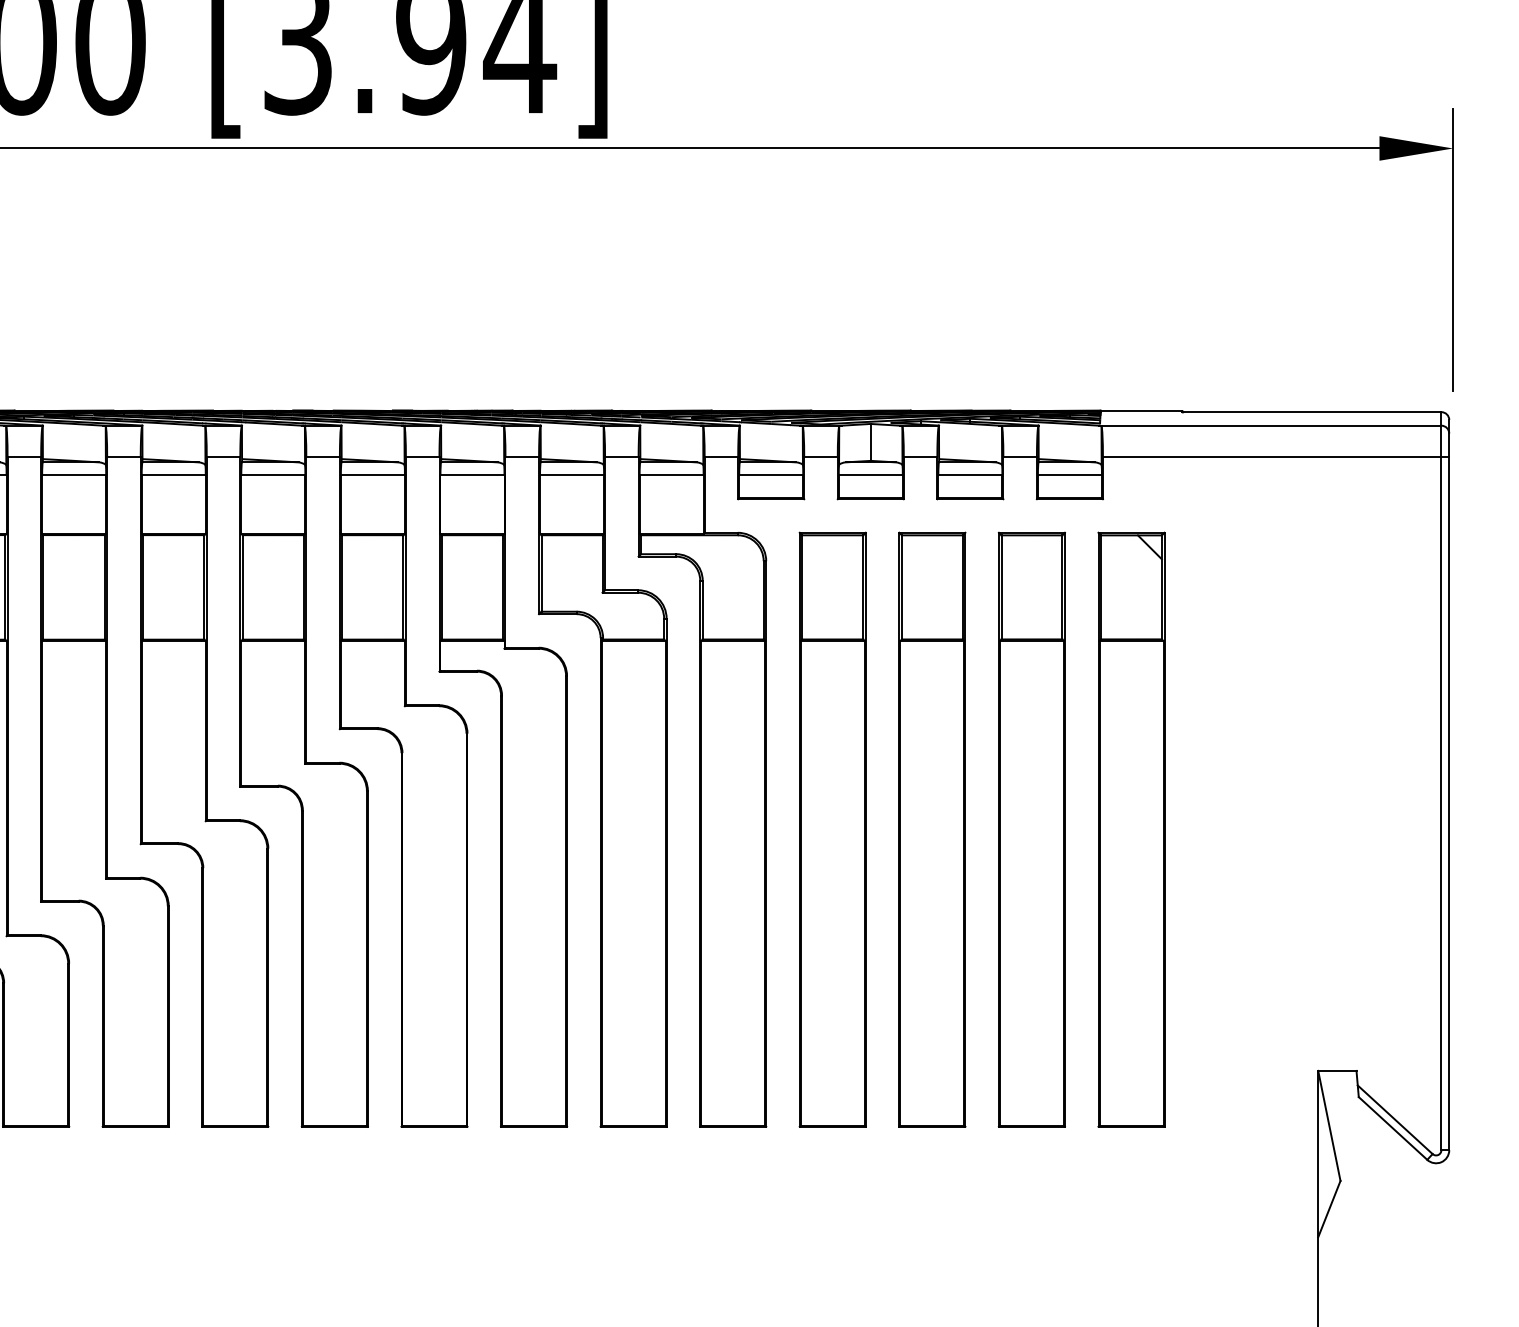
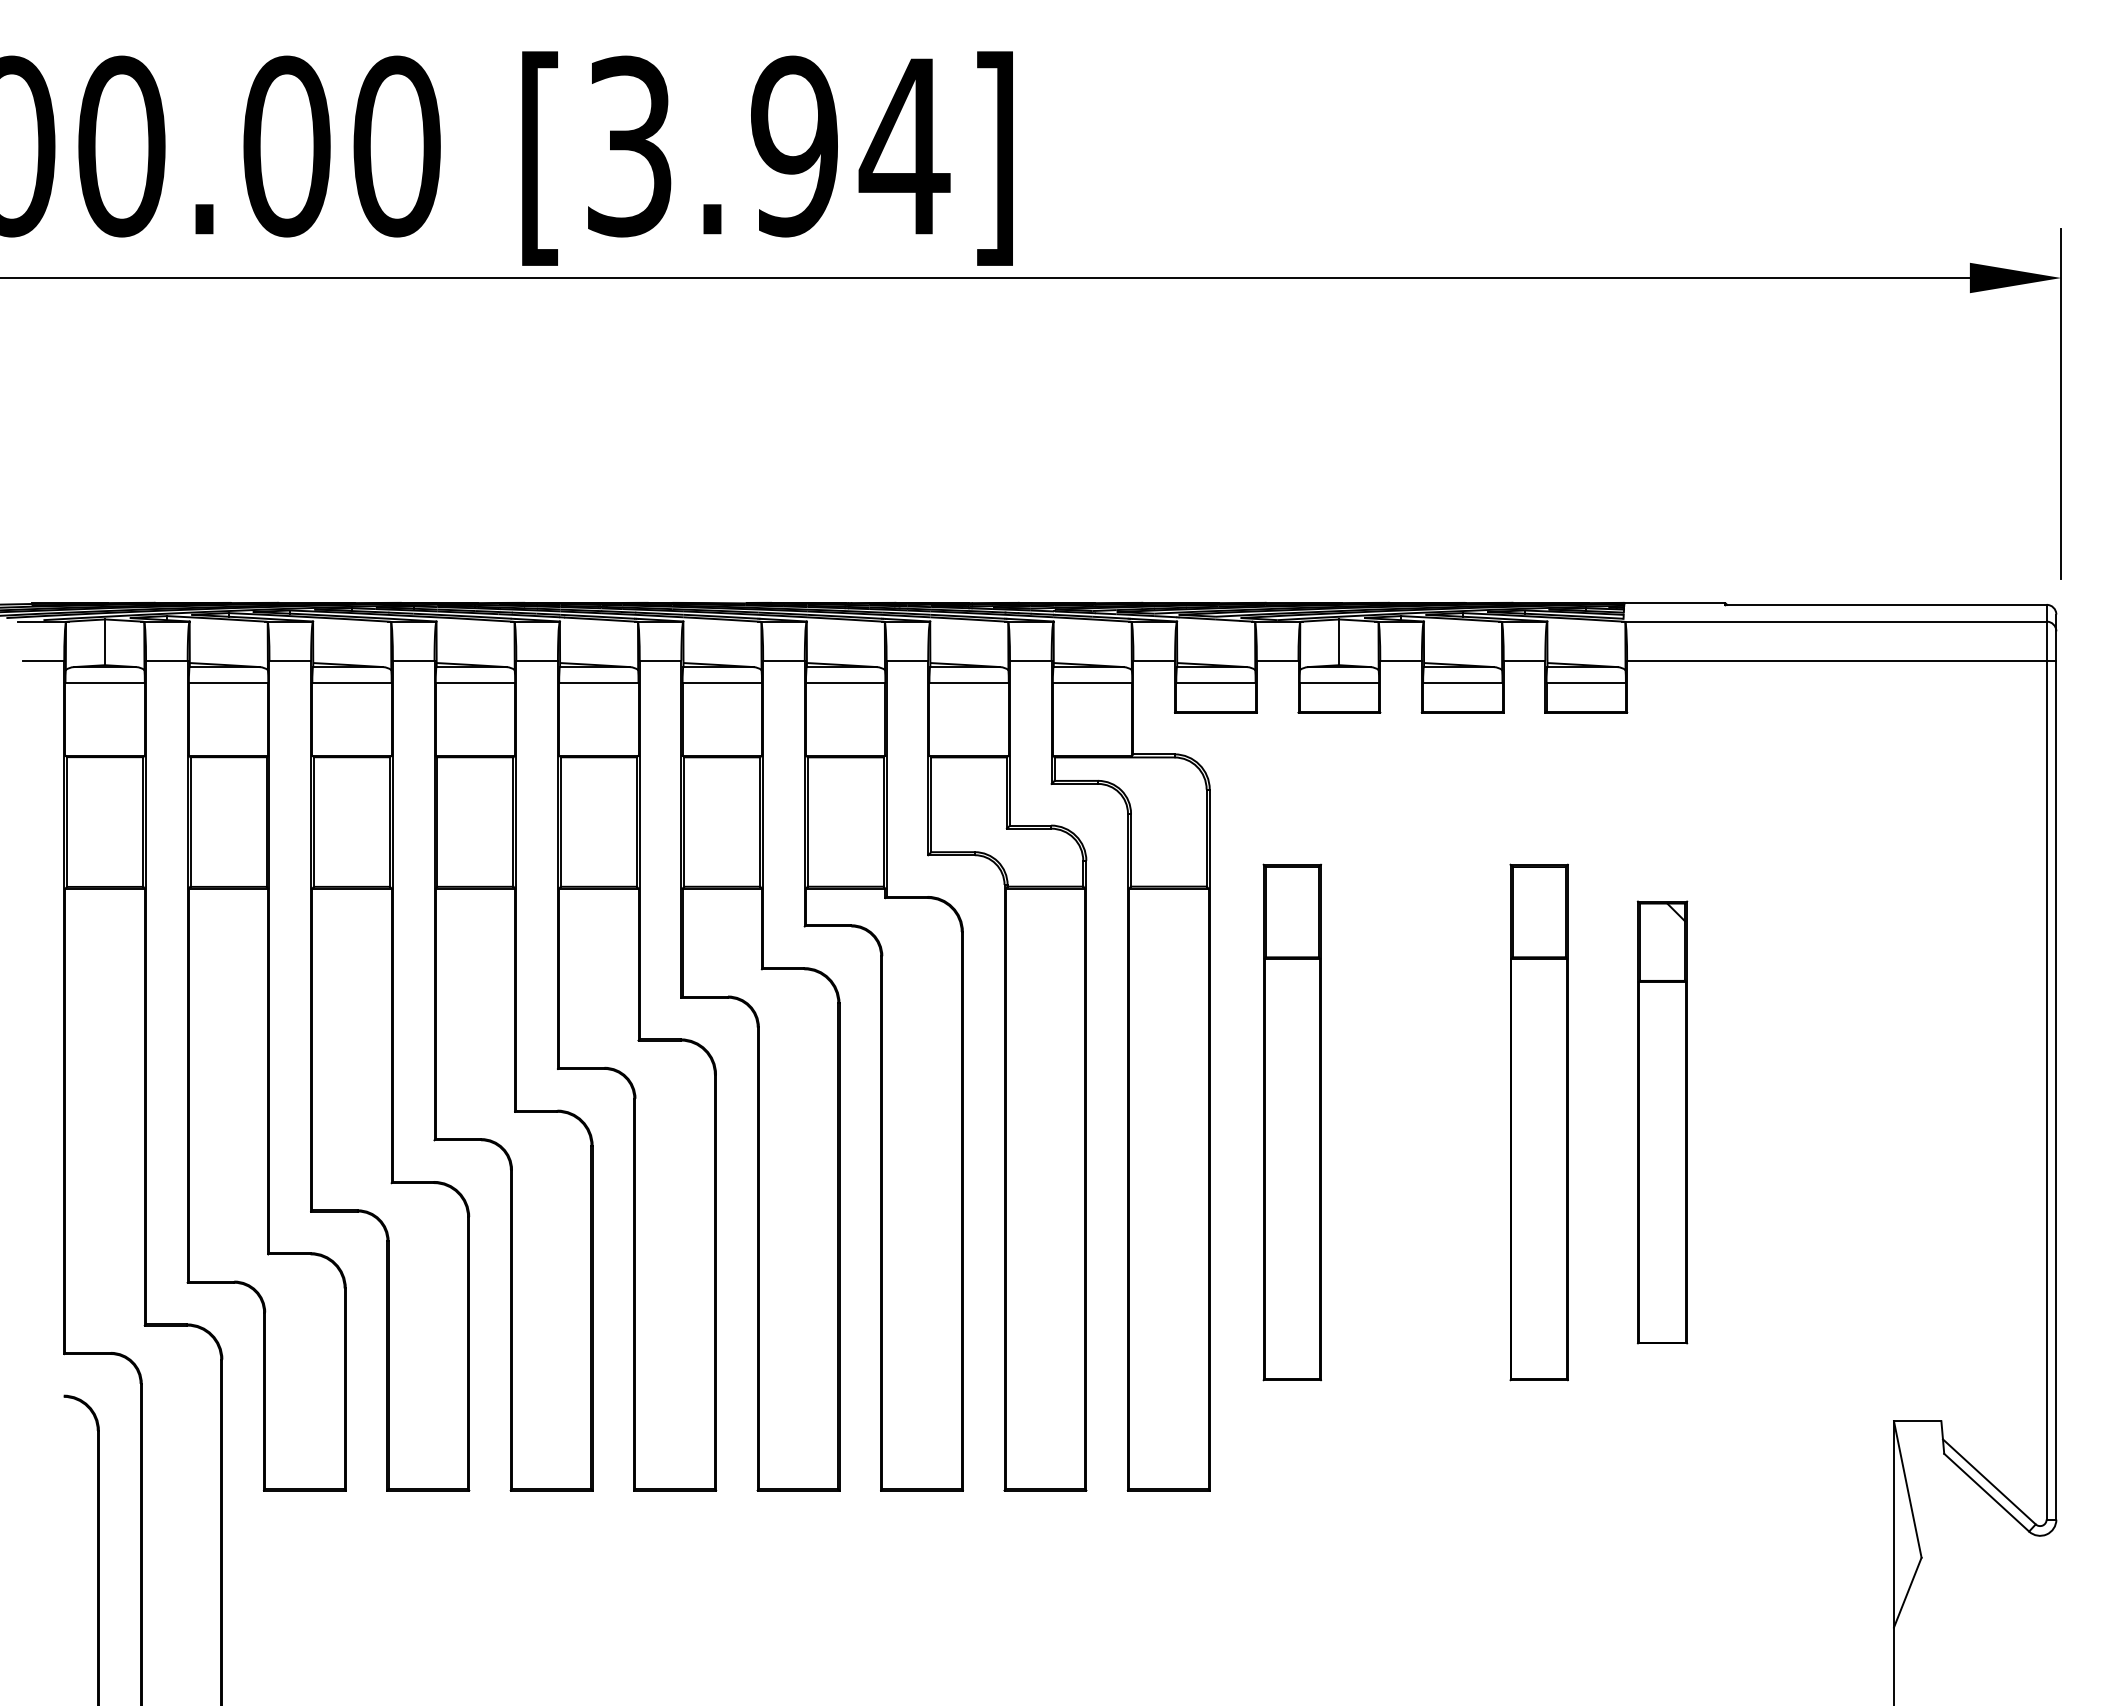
part: (832, 829) -> (1292, 1122), size x0.7
part: (932, 829) -> (1415, 1122), removed
part: (1032, 829) -> (1539, 1122), size x0.7
part: (1131, 829) -> (1662, 1122), size x0.6

